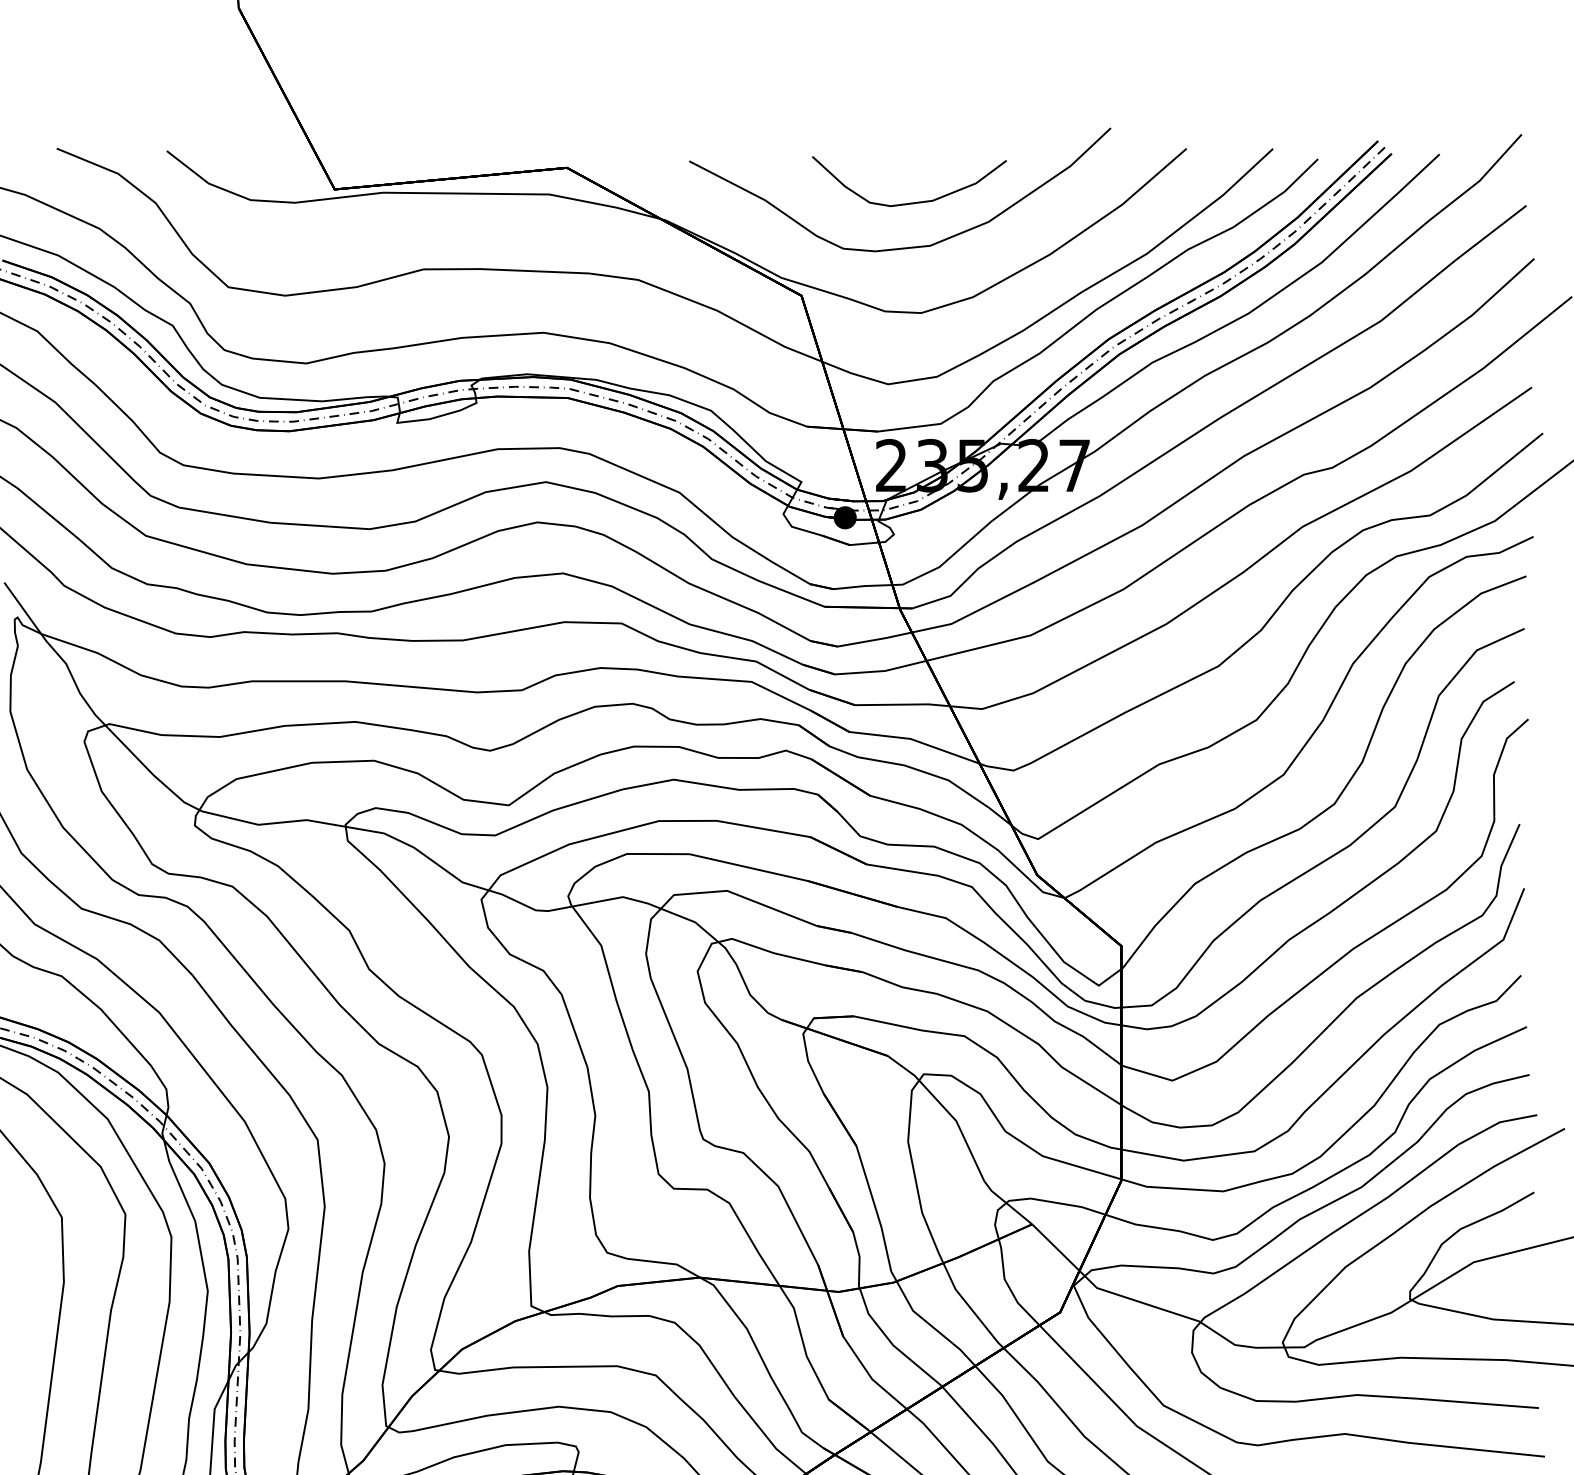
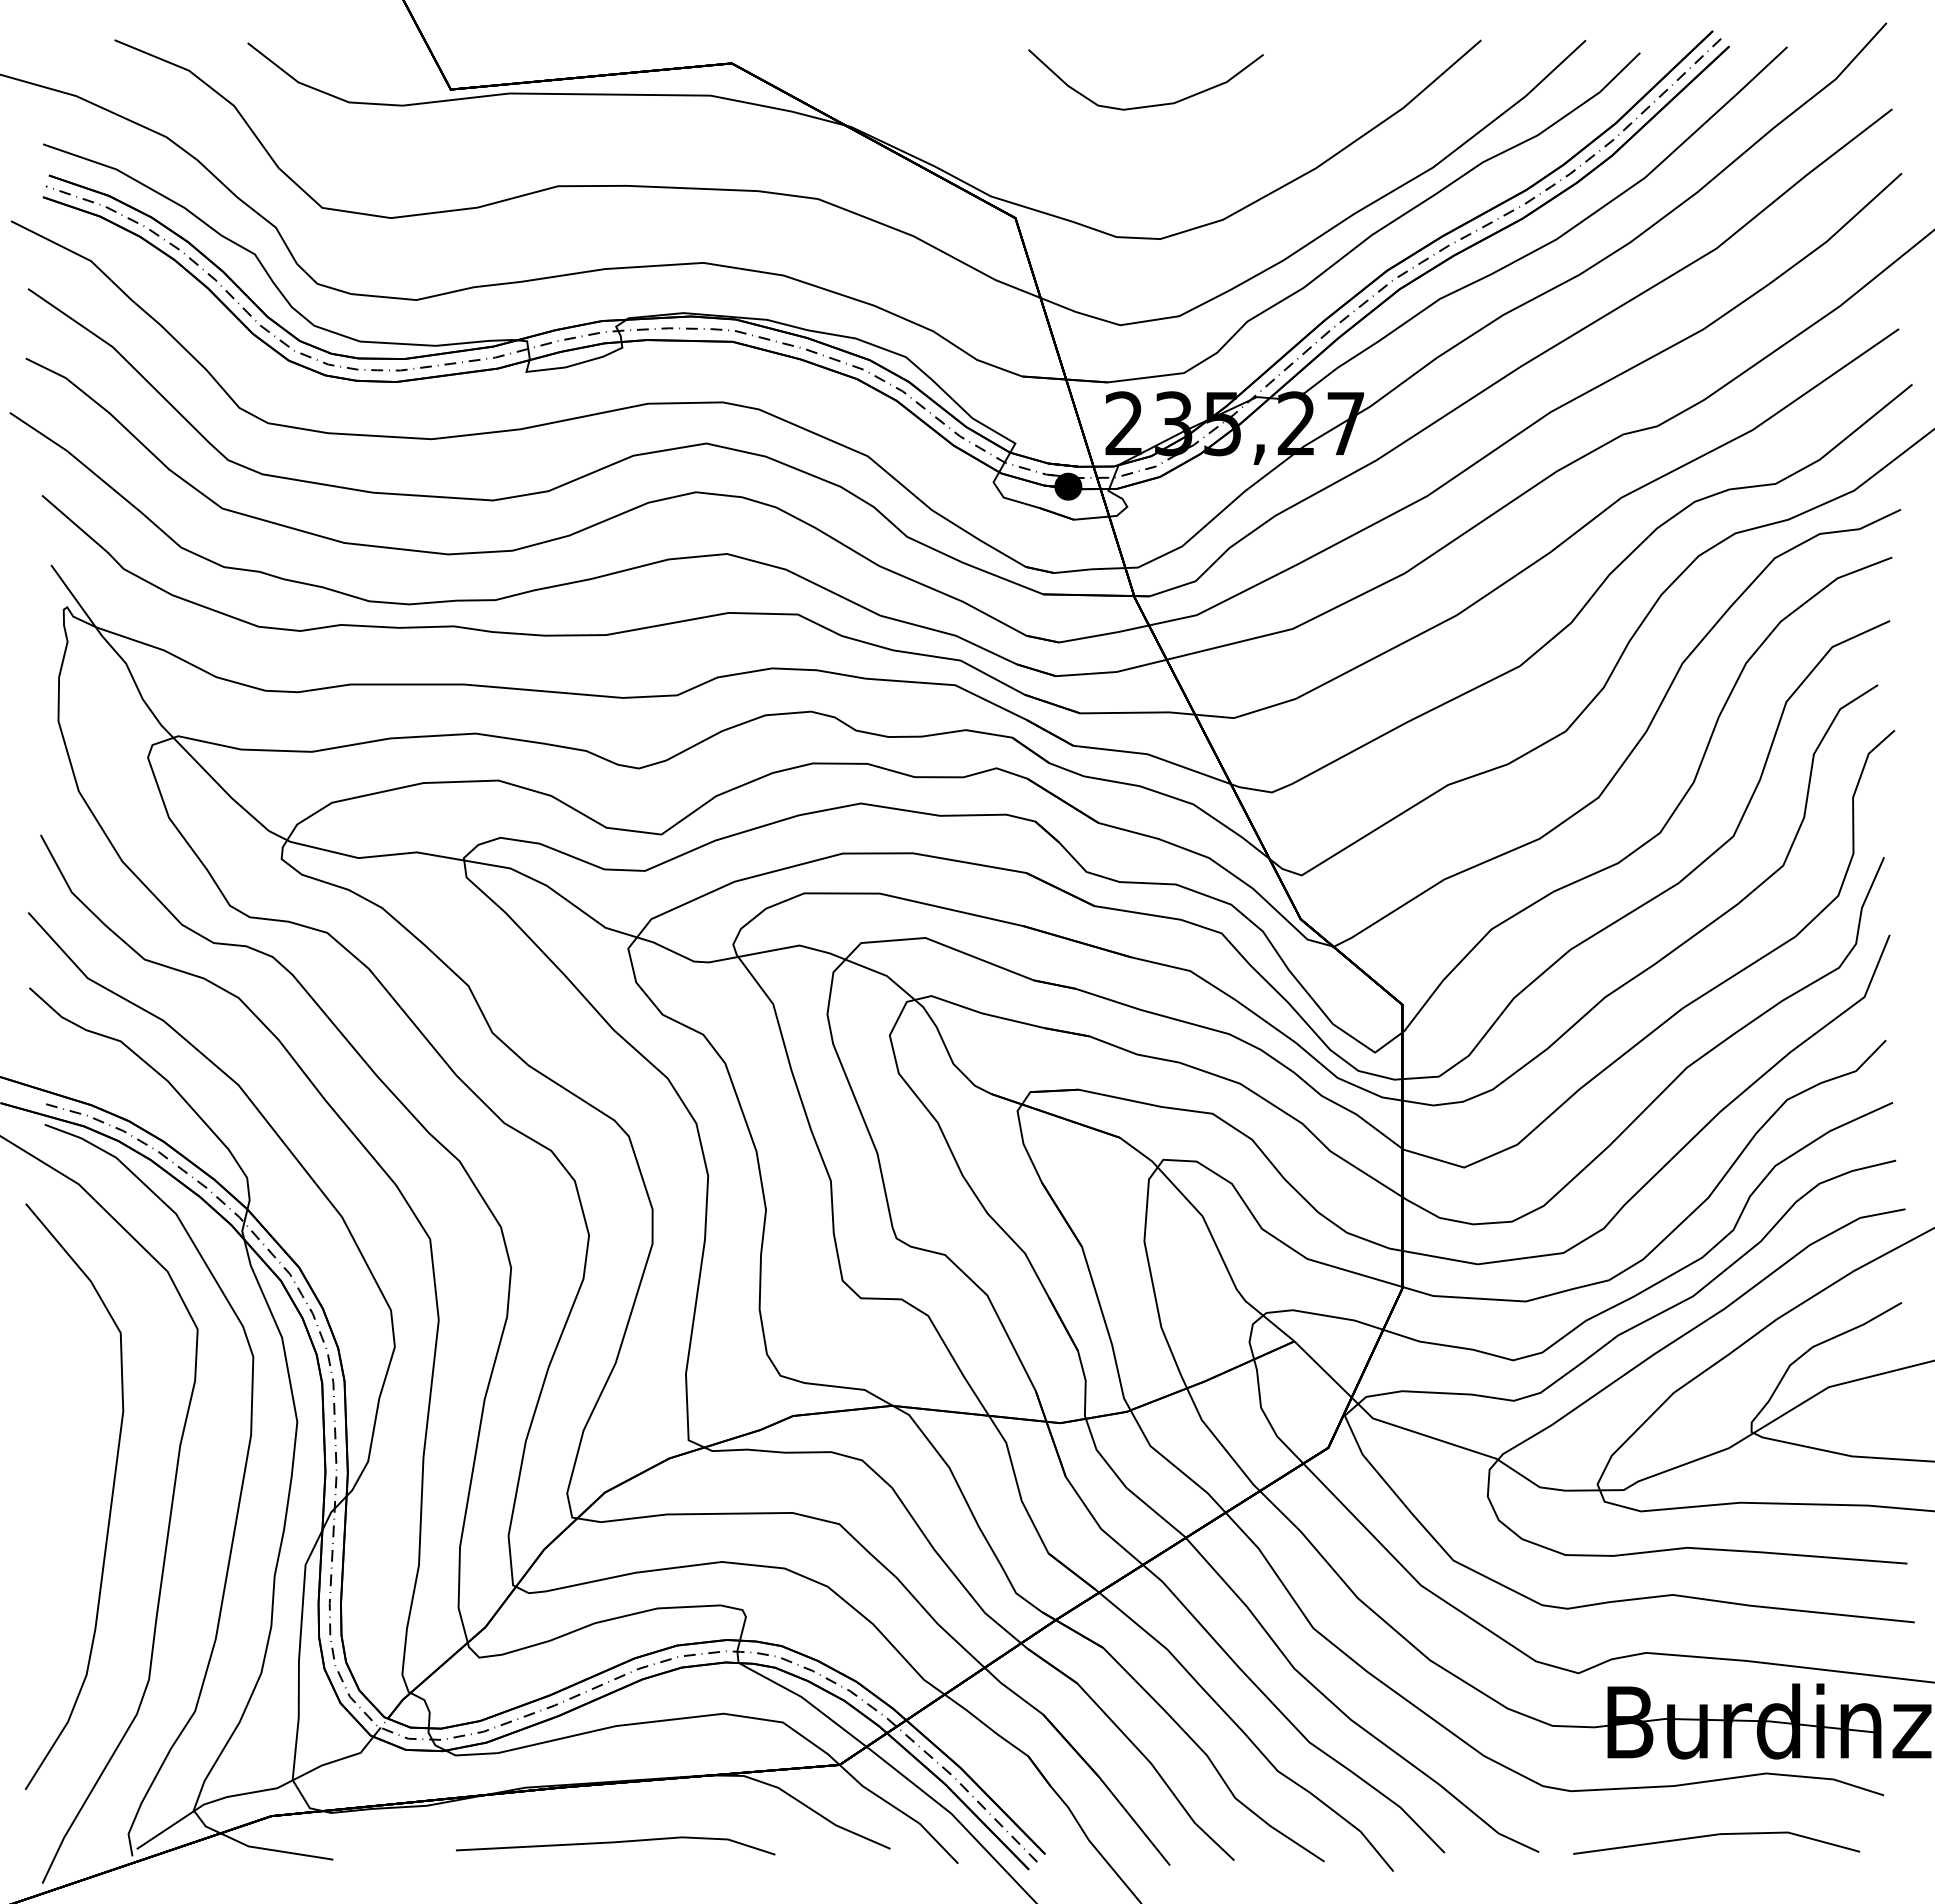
curve: (904, 247) -> (1140, 159), removed

